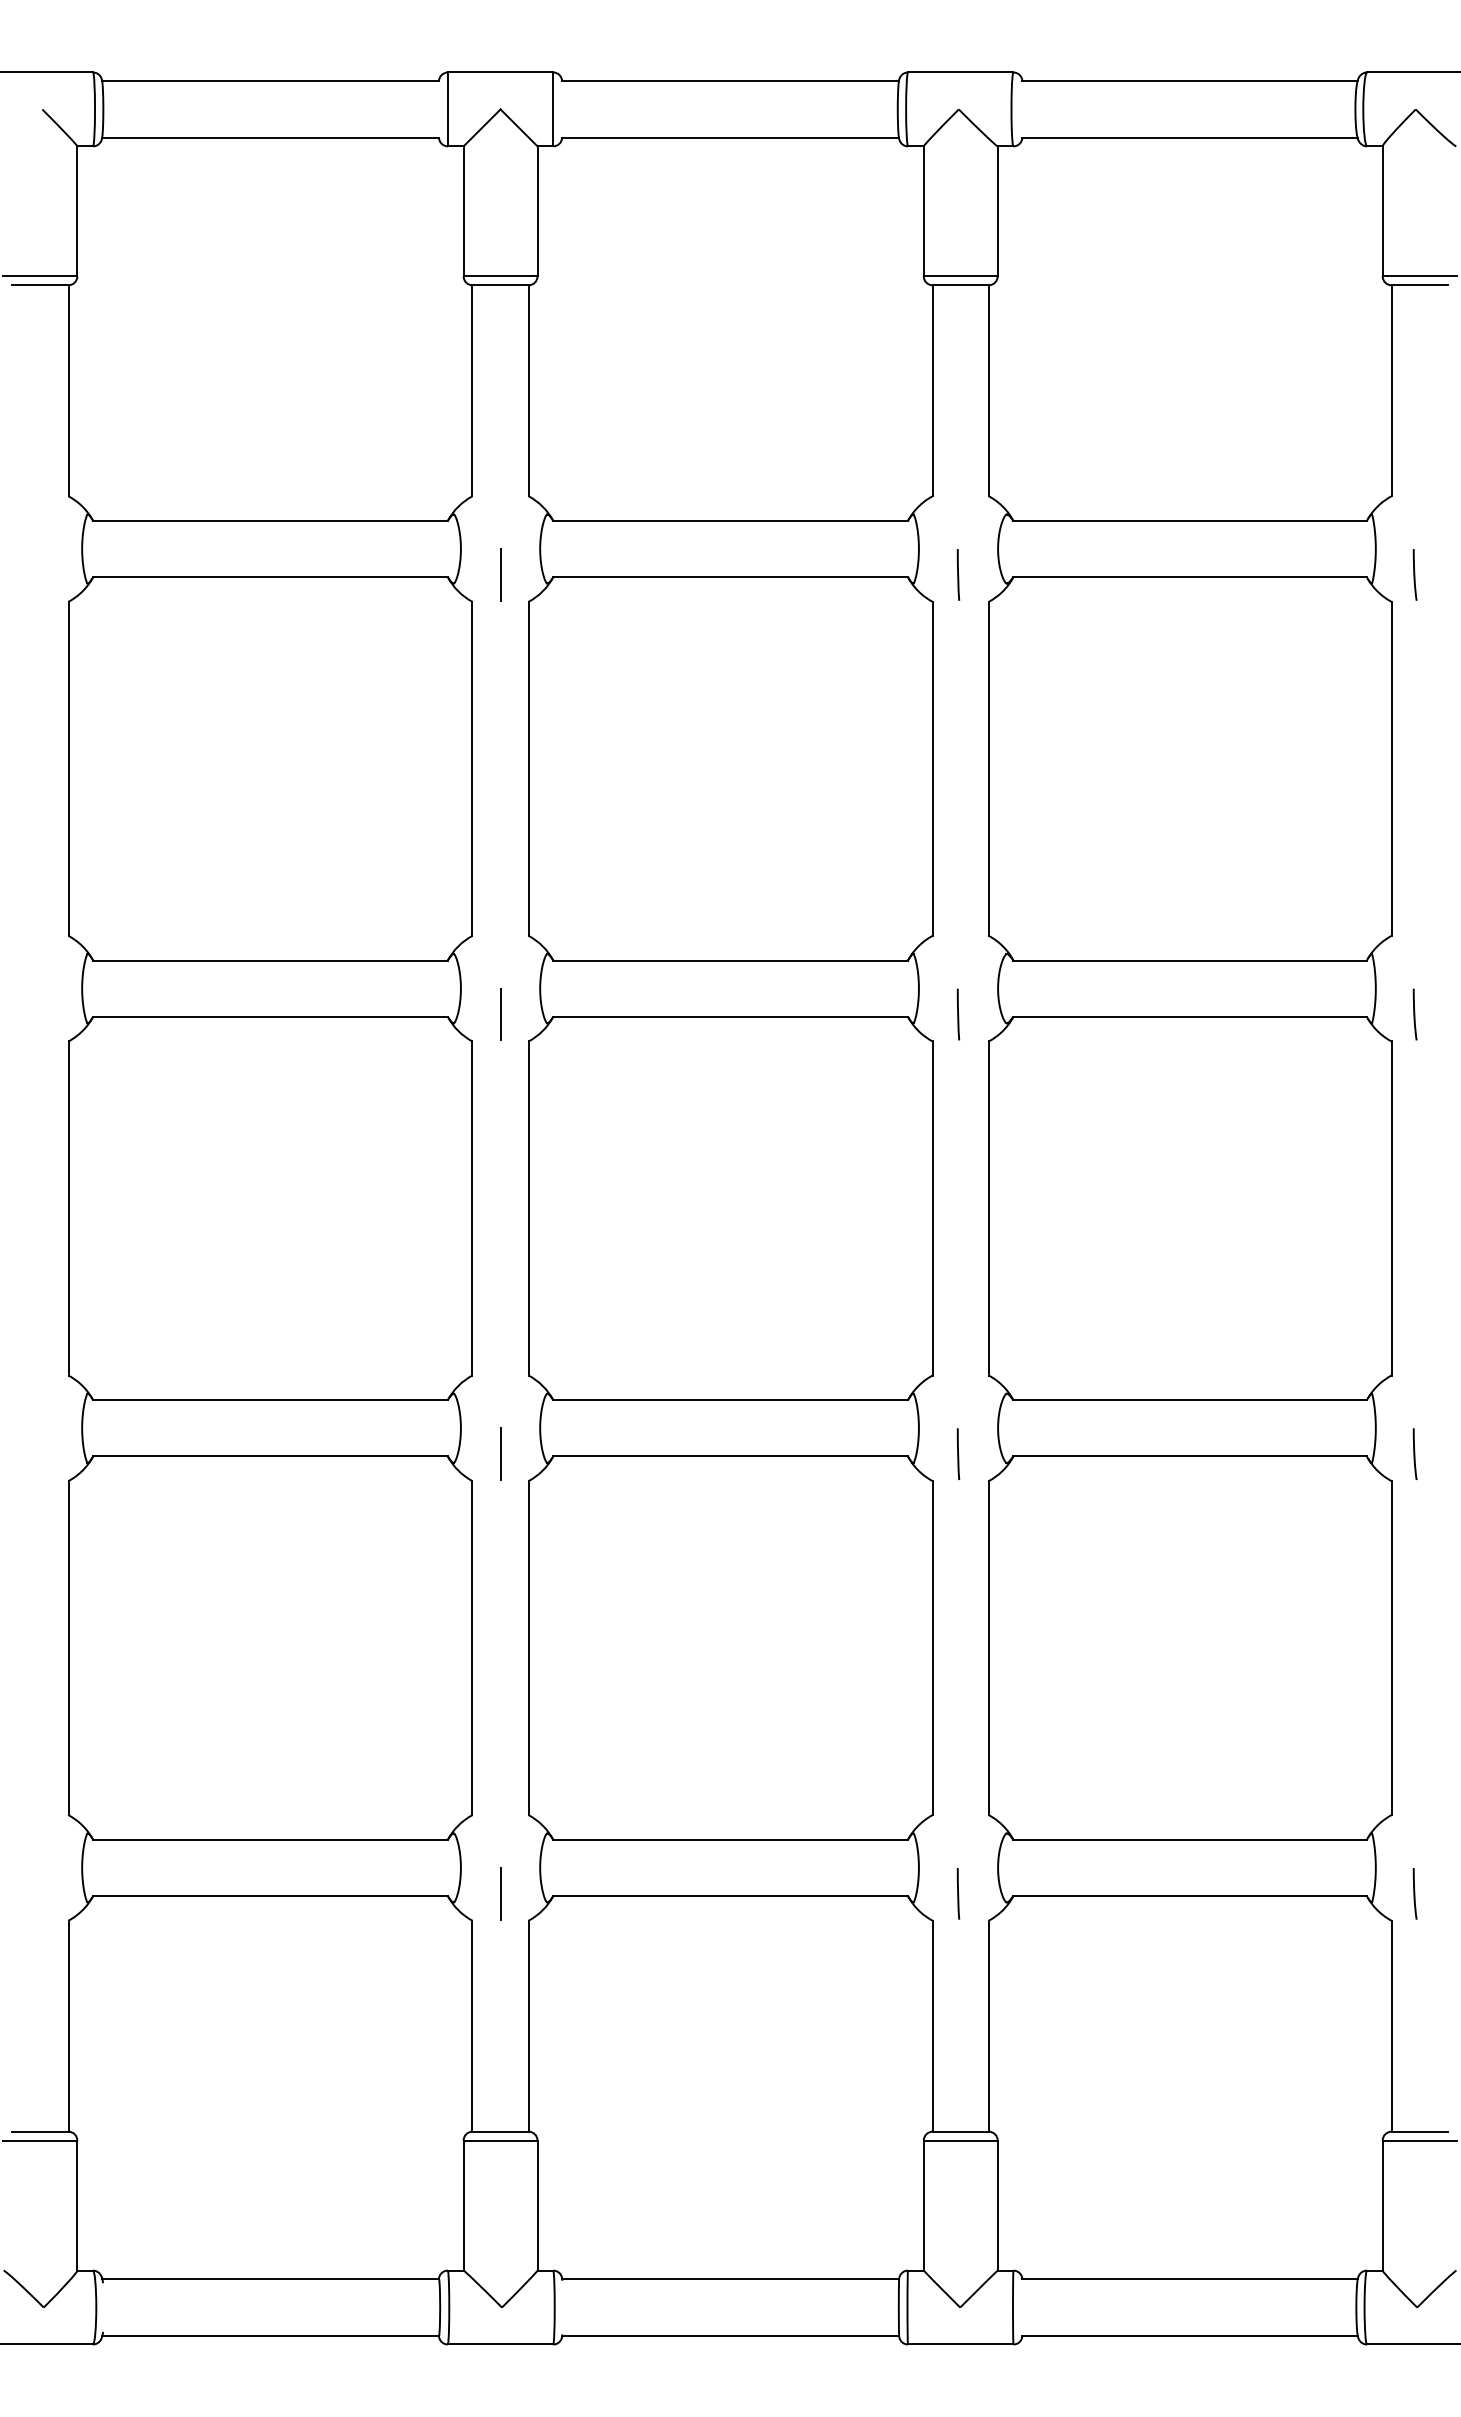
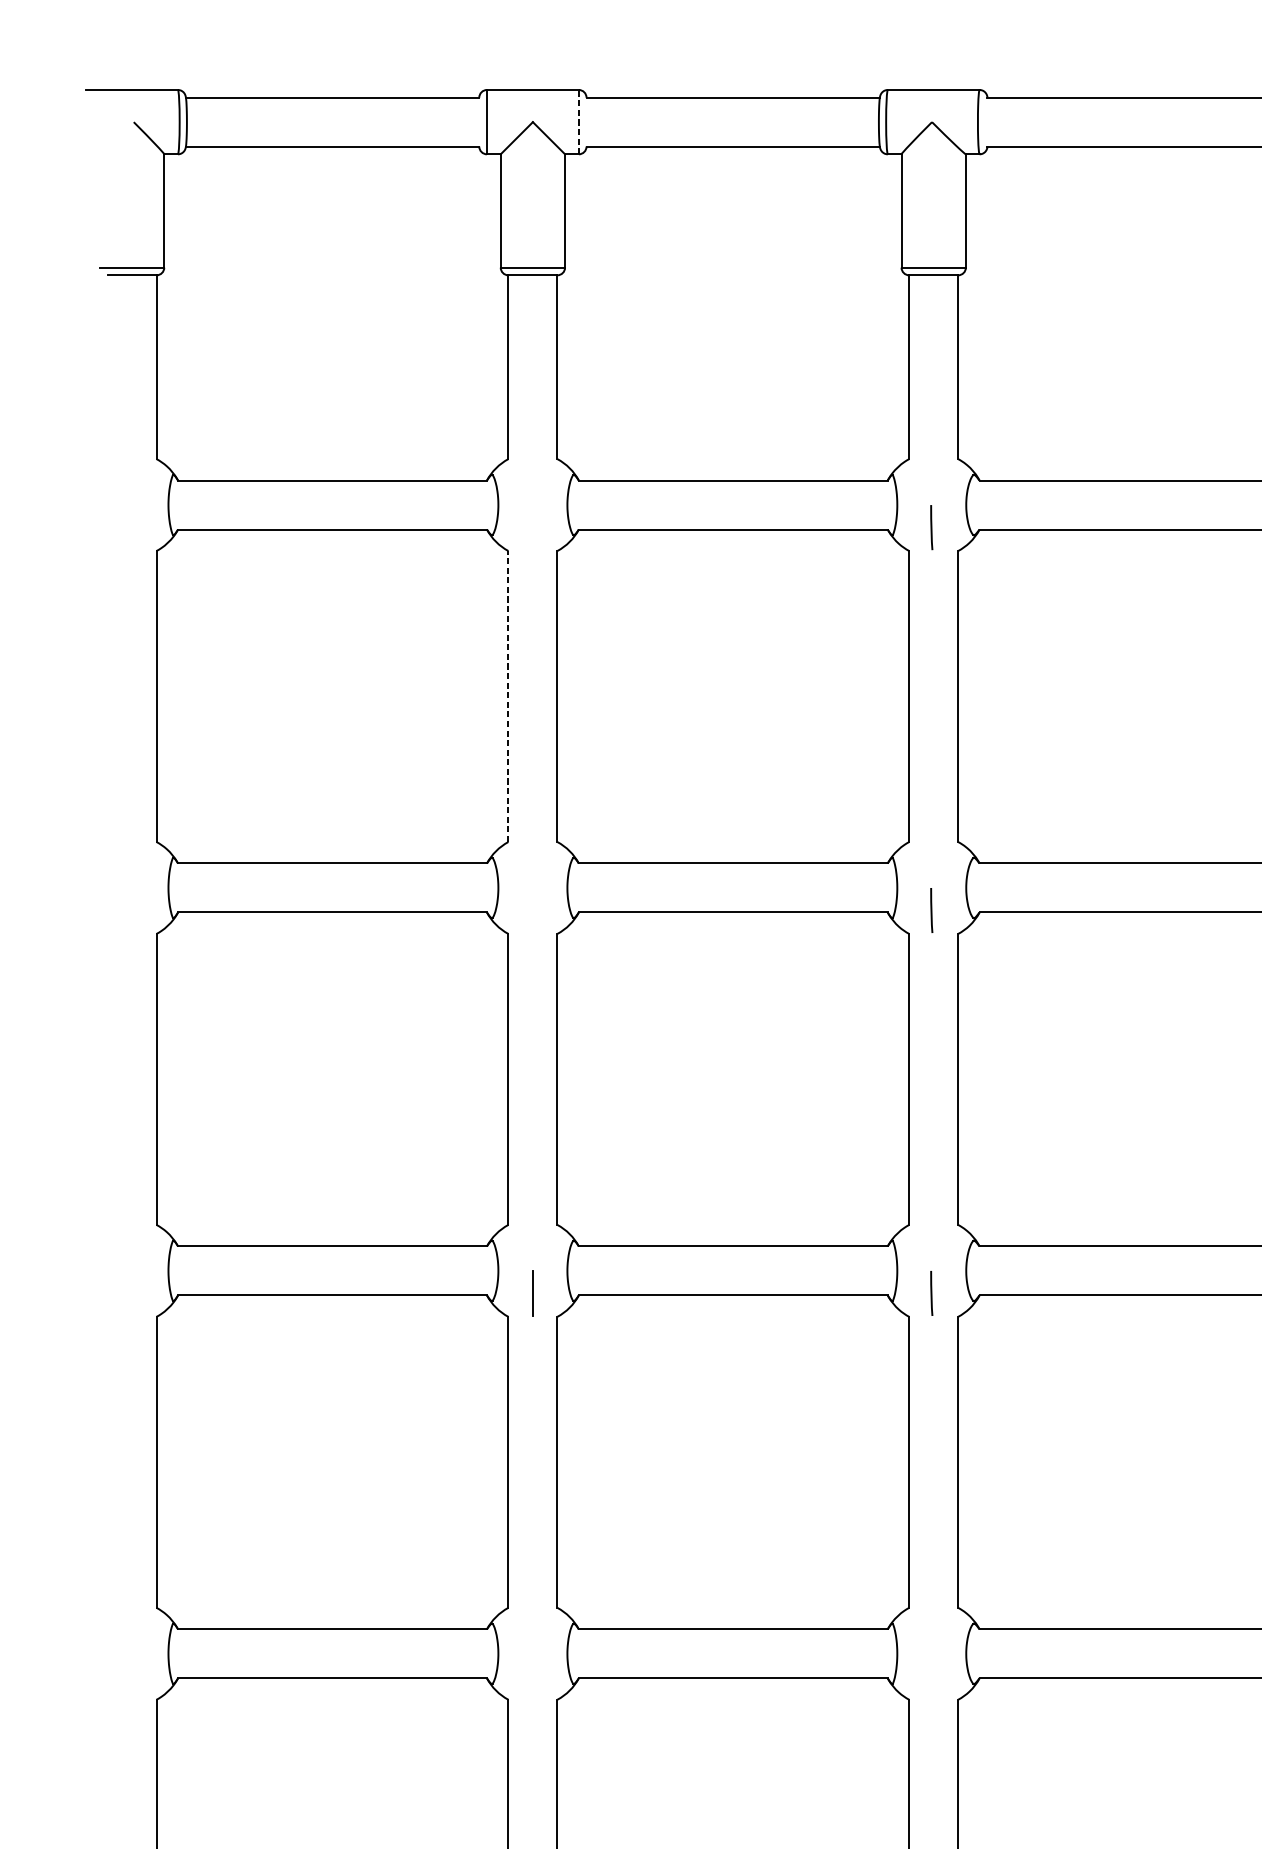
line: (553, 109) -> (579, 122), solid -> dashed
line: (500, 574) -> (532, 527), removed
line: (472, 768) -> (508, 696), solid -> dashed
line: (500, 1014) -> (532, 910), removed
line: (500, 1893) -> (532, 1676), removed
line: (958, 1893) -> (931, 1676), removed

